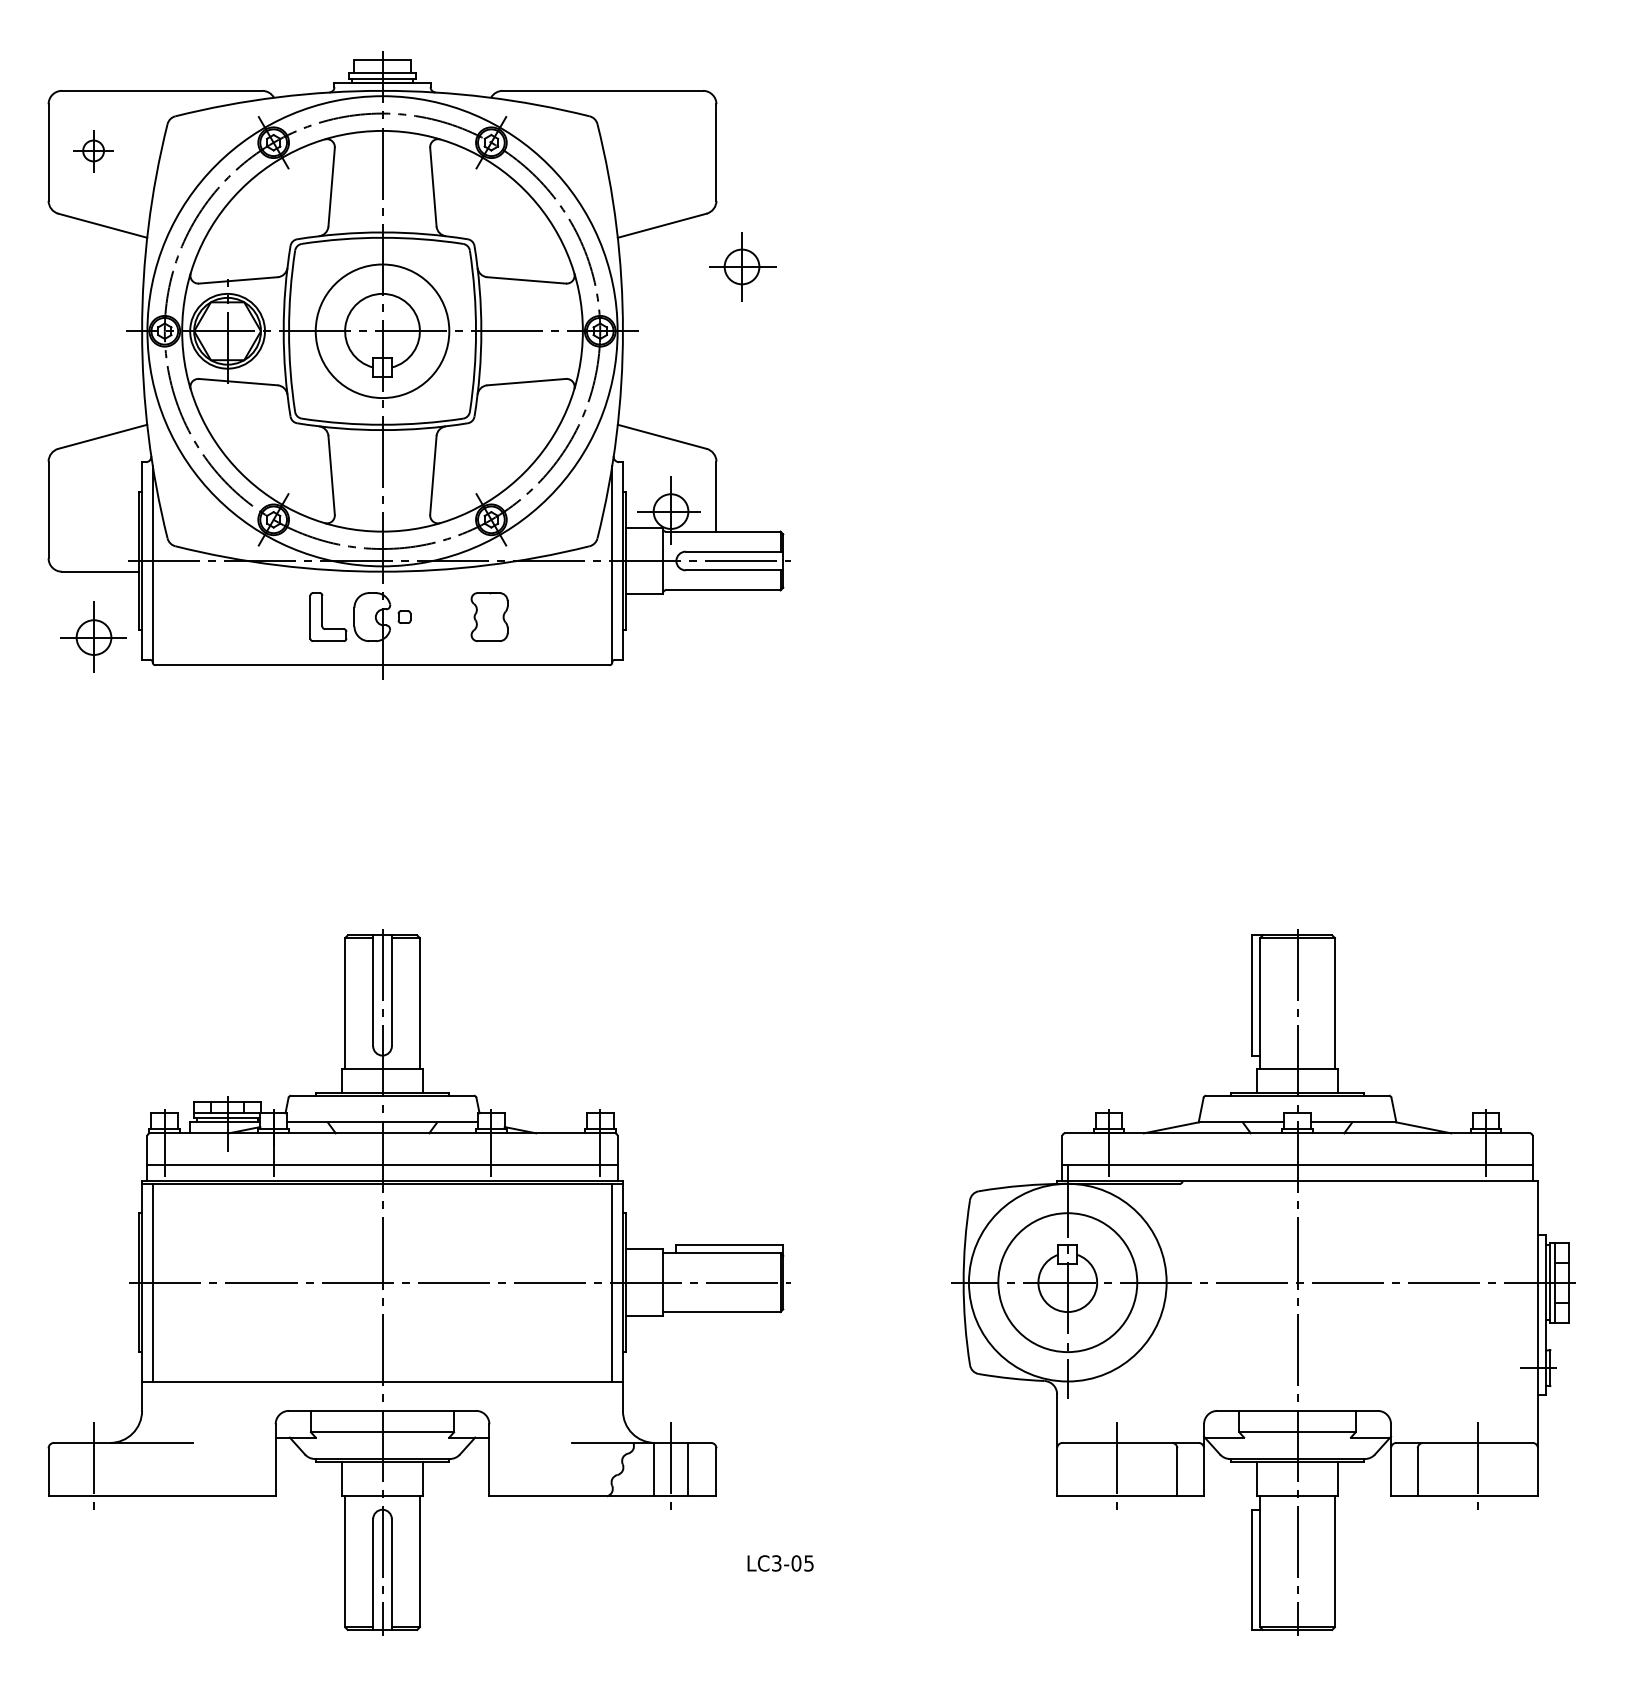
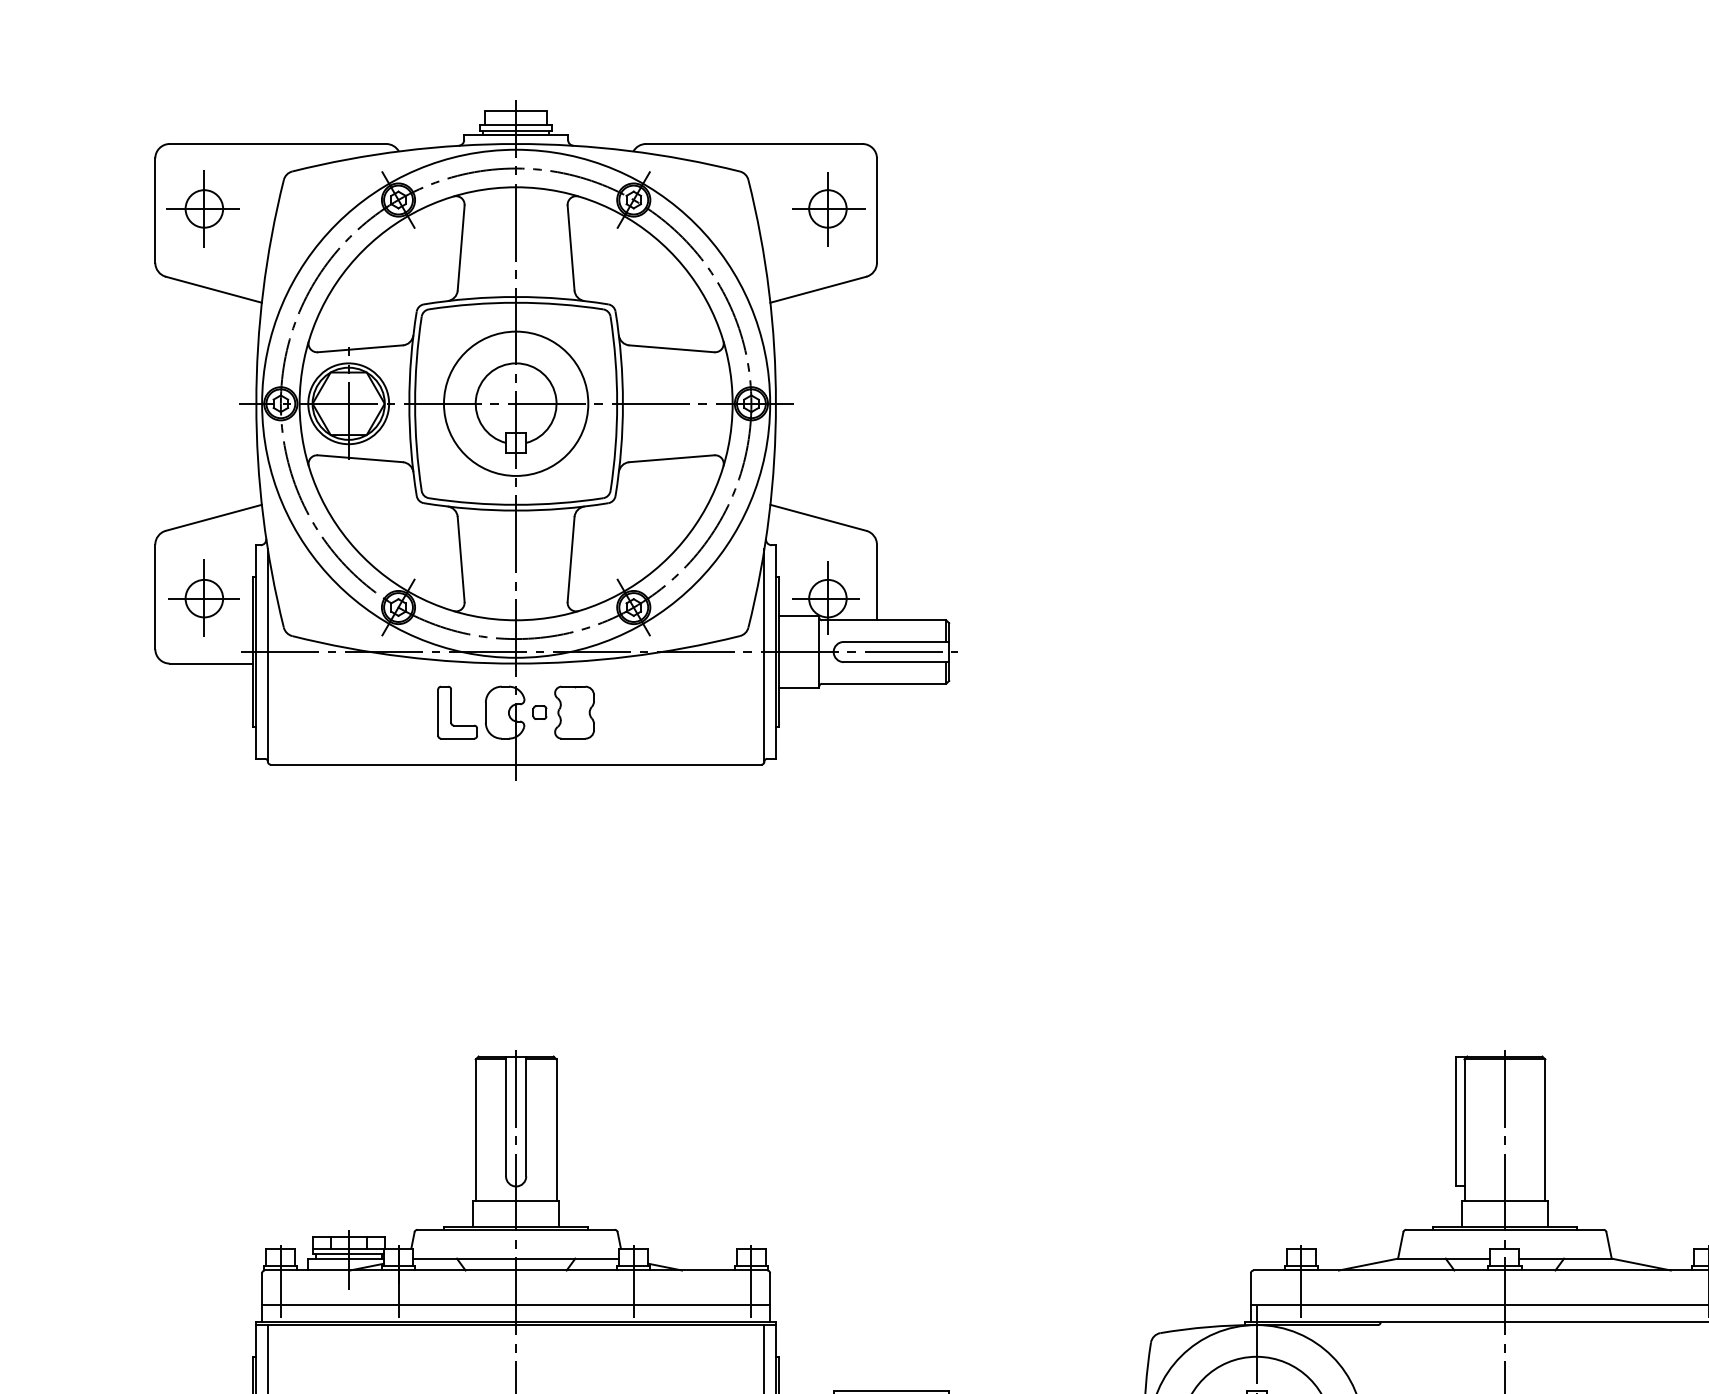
part: (92, 150) -> (202, 208), size x1.67
part: (742, 266) -> (828, 208), moved
part: (489, 616) -> (574, 711), moved
part: (93, 636) -> (203, 597), moved

